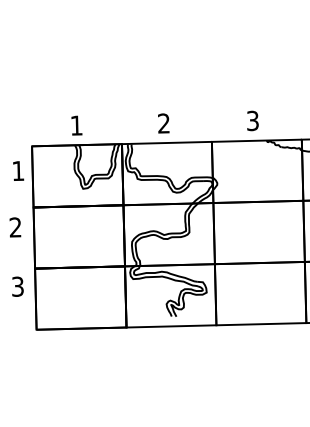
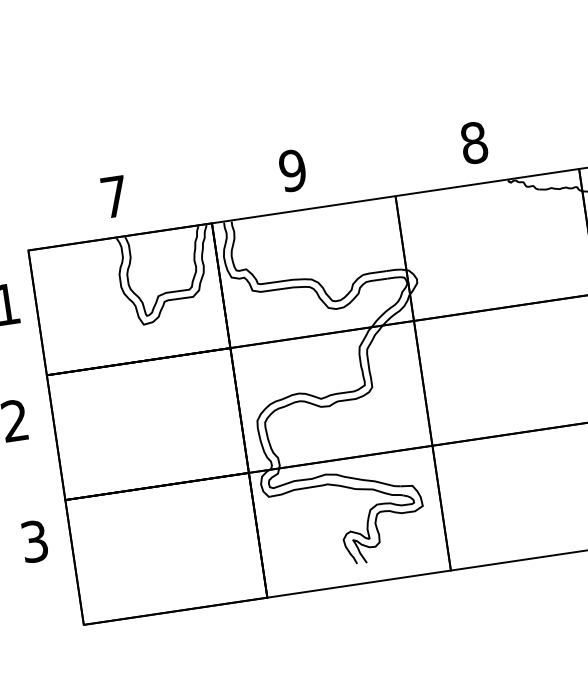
text: (253, 121) -> (475, 143), 3 -> 8
text: (163, 123) -> (291, 170), 2 -> 9
text: (76, 125) -> (114, 196), 1 -> 7

